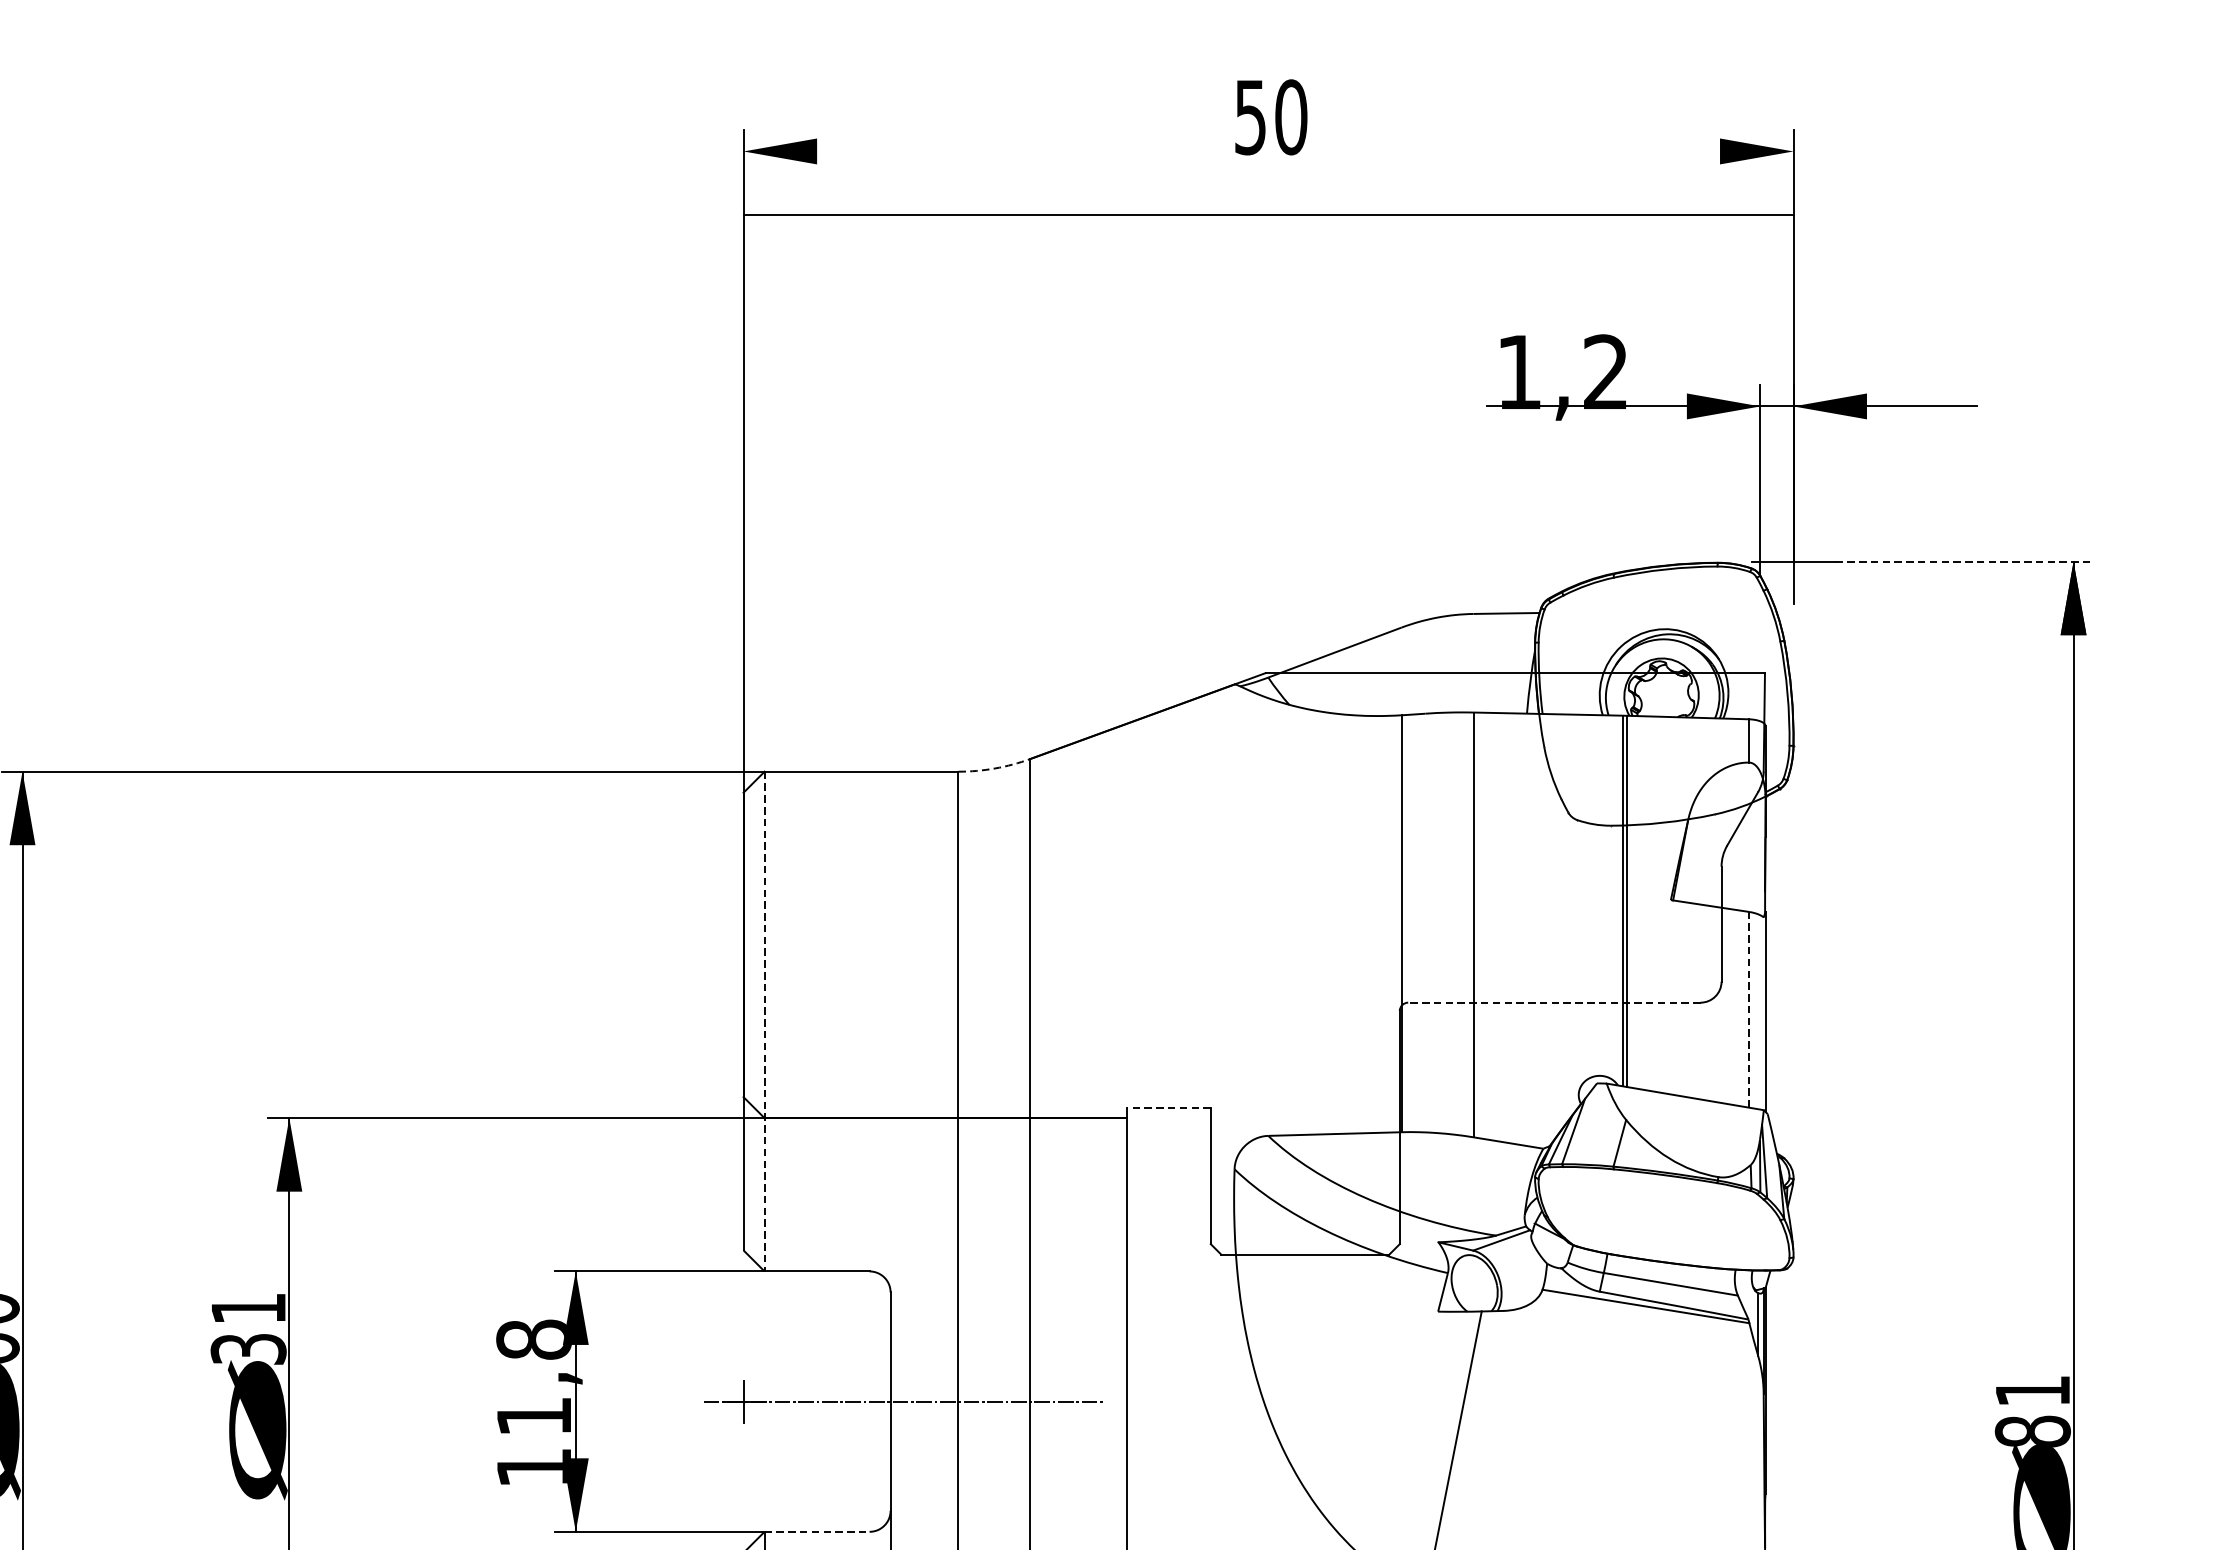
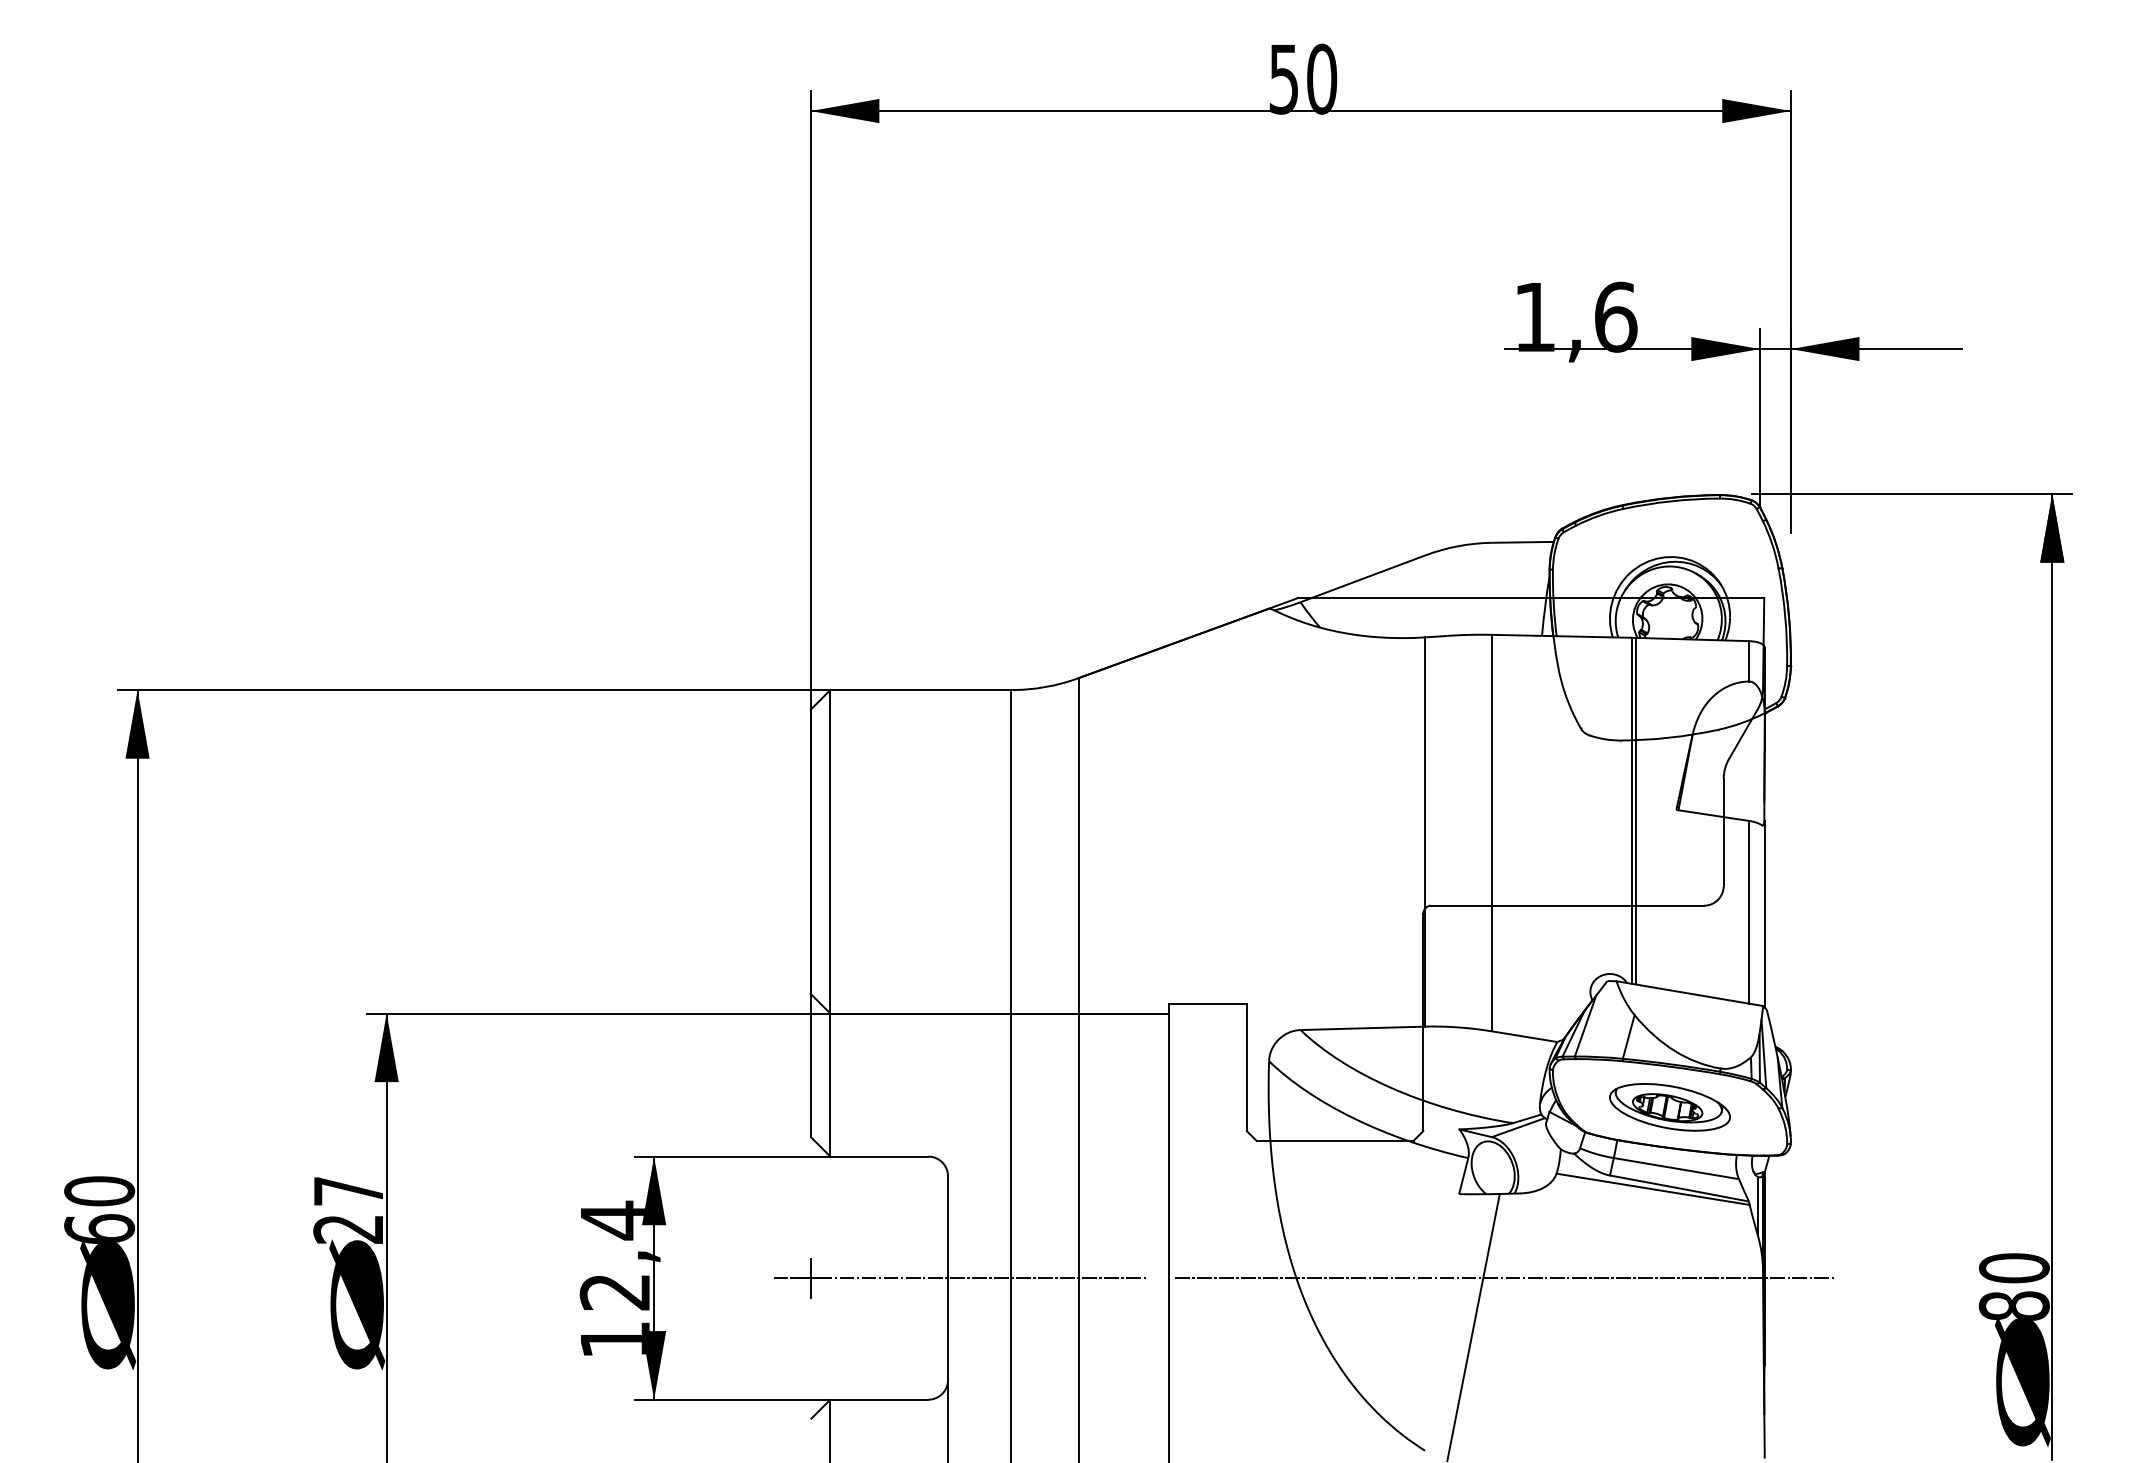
line: (1268, 215) -> (1300, 111), moved
text: (1606, 371) -> (1616, 316), 1,2 -> 1,6
line: (1964, 562) -> (1950, 494), dashed -> solid
arc: (995, 768) -> (1045, 687), dashed -> solid
line: (1554, 1002) -> (1567, 905), dashed -> solid
line: (1749, 1008) -> (1749, 911), dashed -> solid
line: (764, 1021) -> (830, 923), dashed -> solid
line: (1168, 1107) -> (1207, 1003), dashed -> solid
part: (1663, 1218) -> (1669, 1107), added
text: (248, 1329) -> (348, 1210), 31 -> 27
text: (533, 1377) -> (614, 1255), 11,8 -> 12,4
text: (2031, 1391) -> (2013, 1268), 81 -> 80
line: (1485, 1402) -> (1503, 1278), added
line: (817, 1531) -> (879, 1399), dashed -> solid

